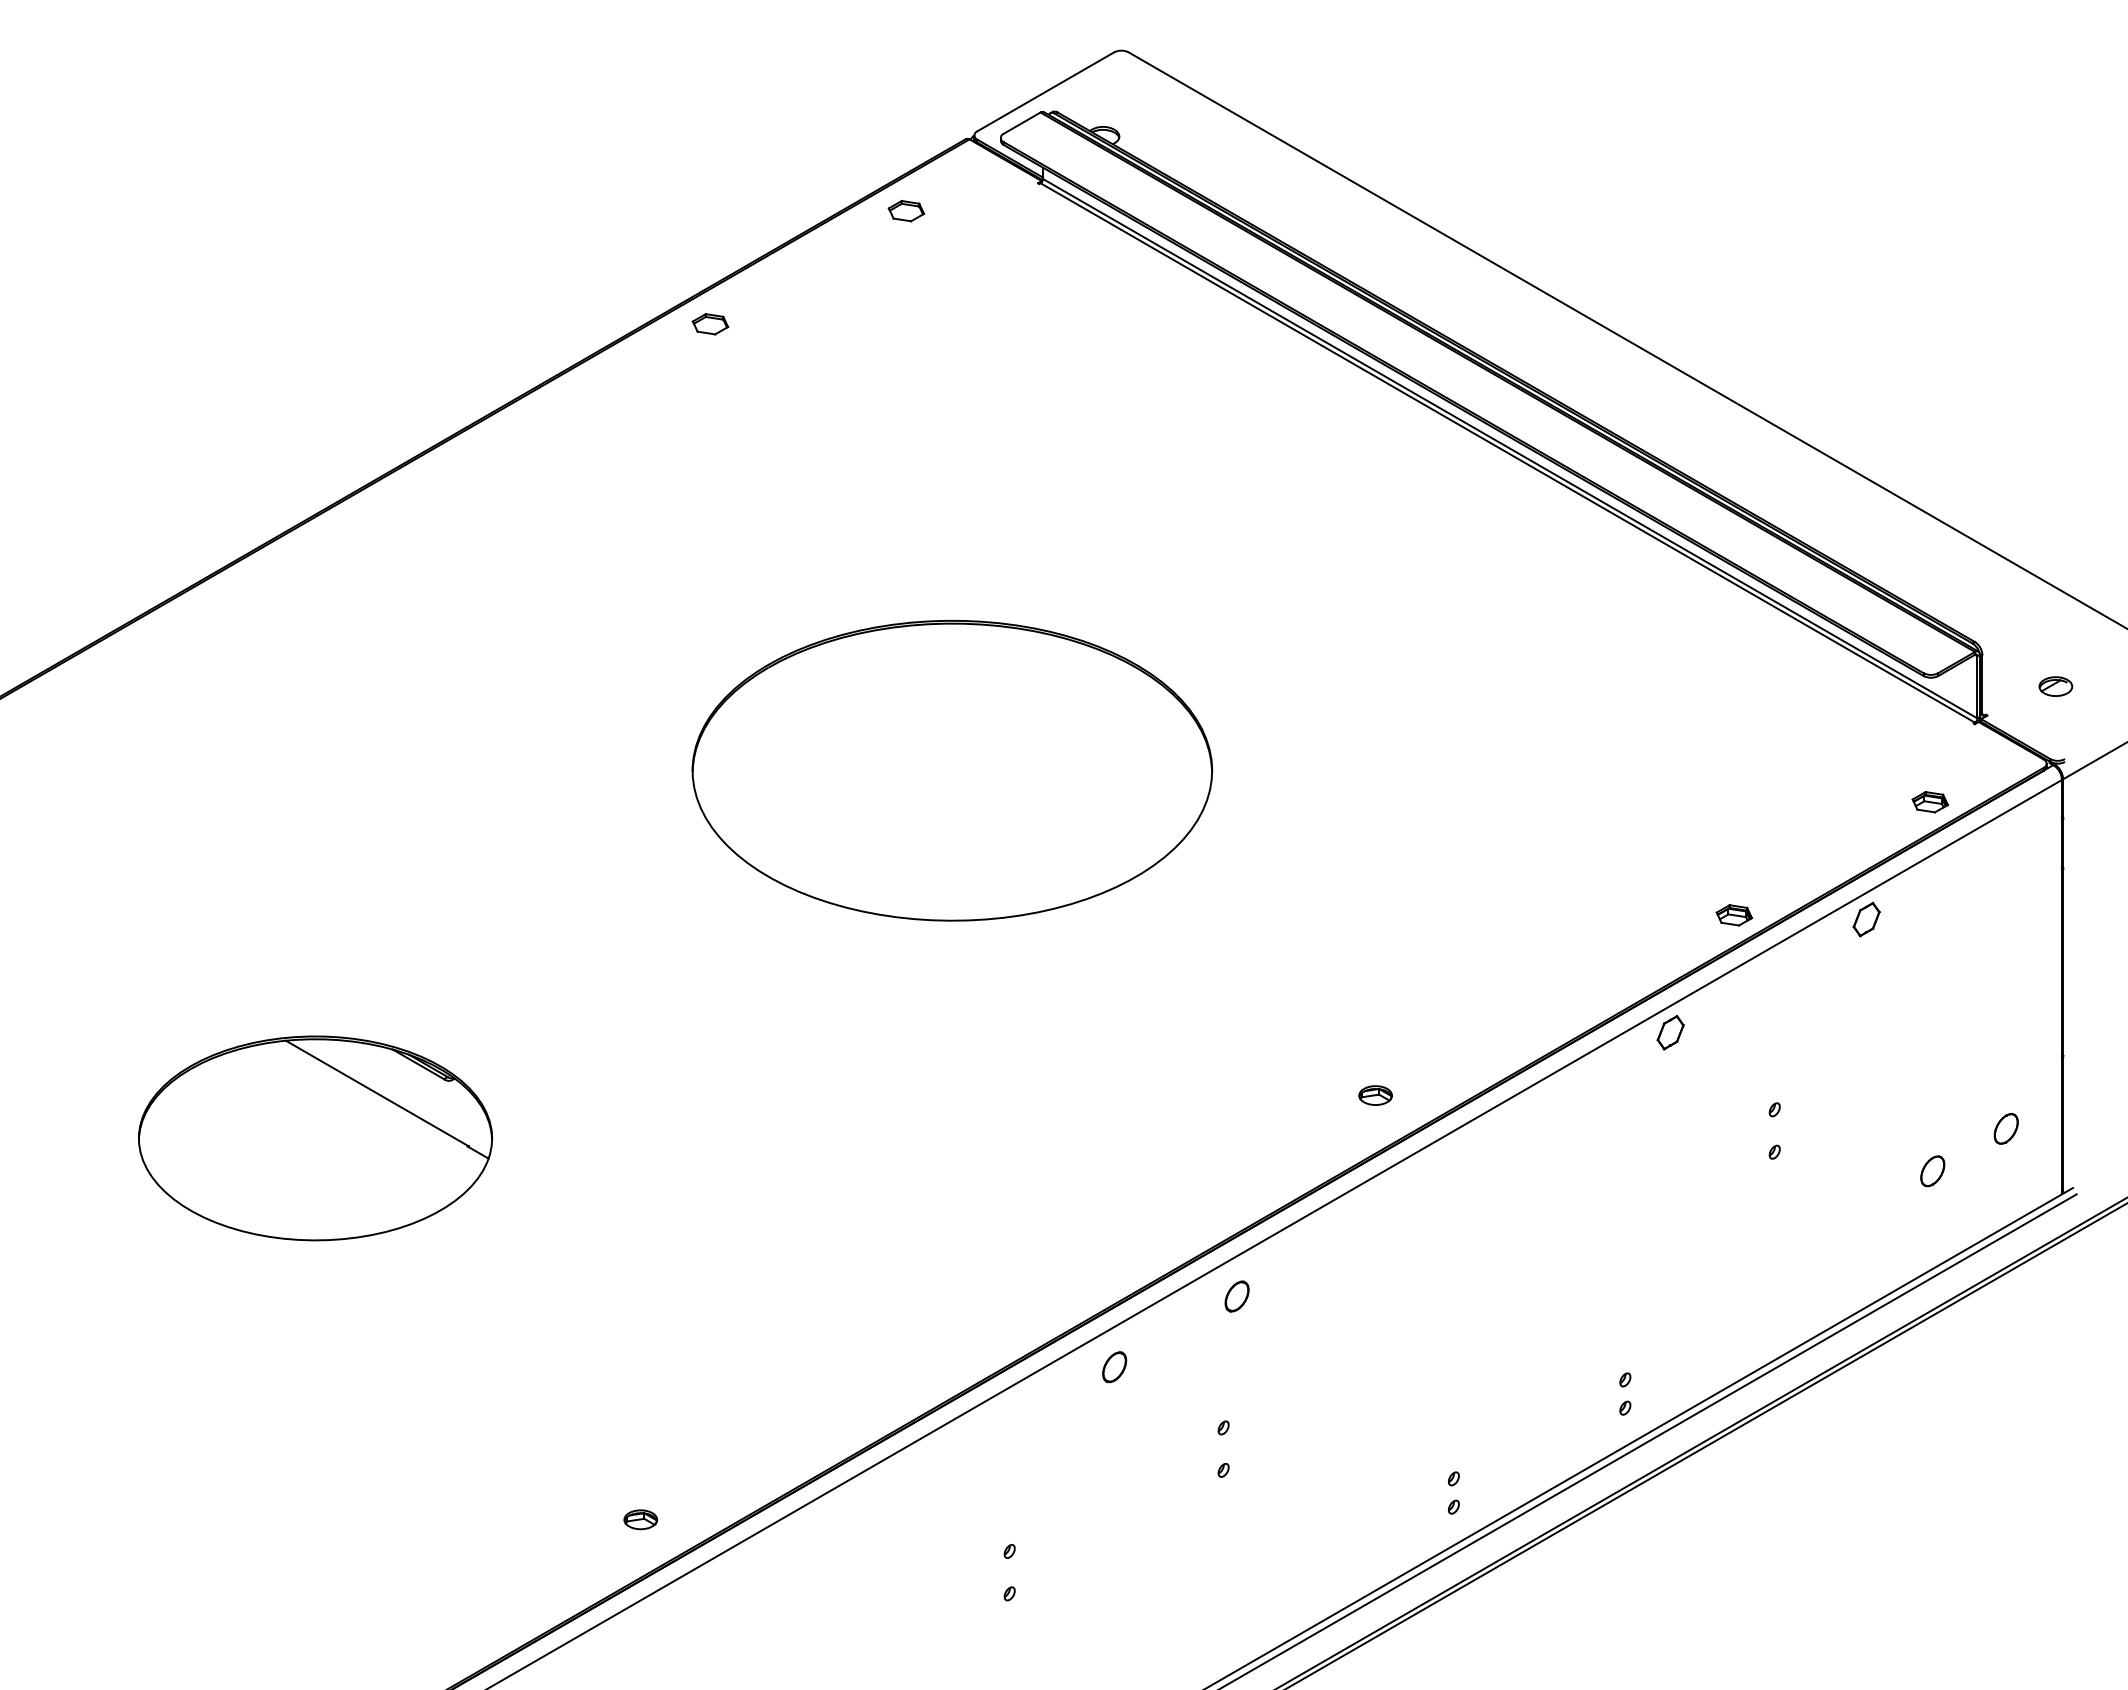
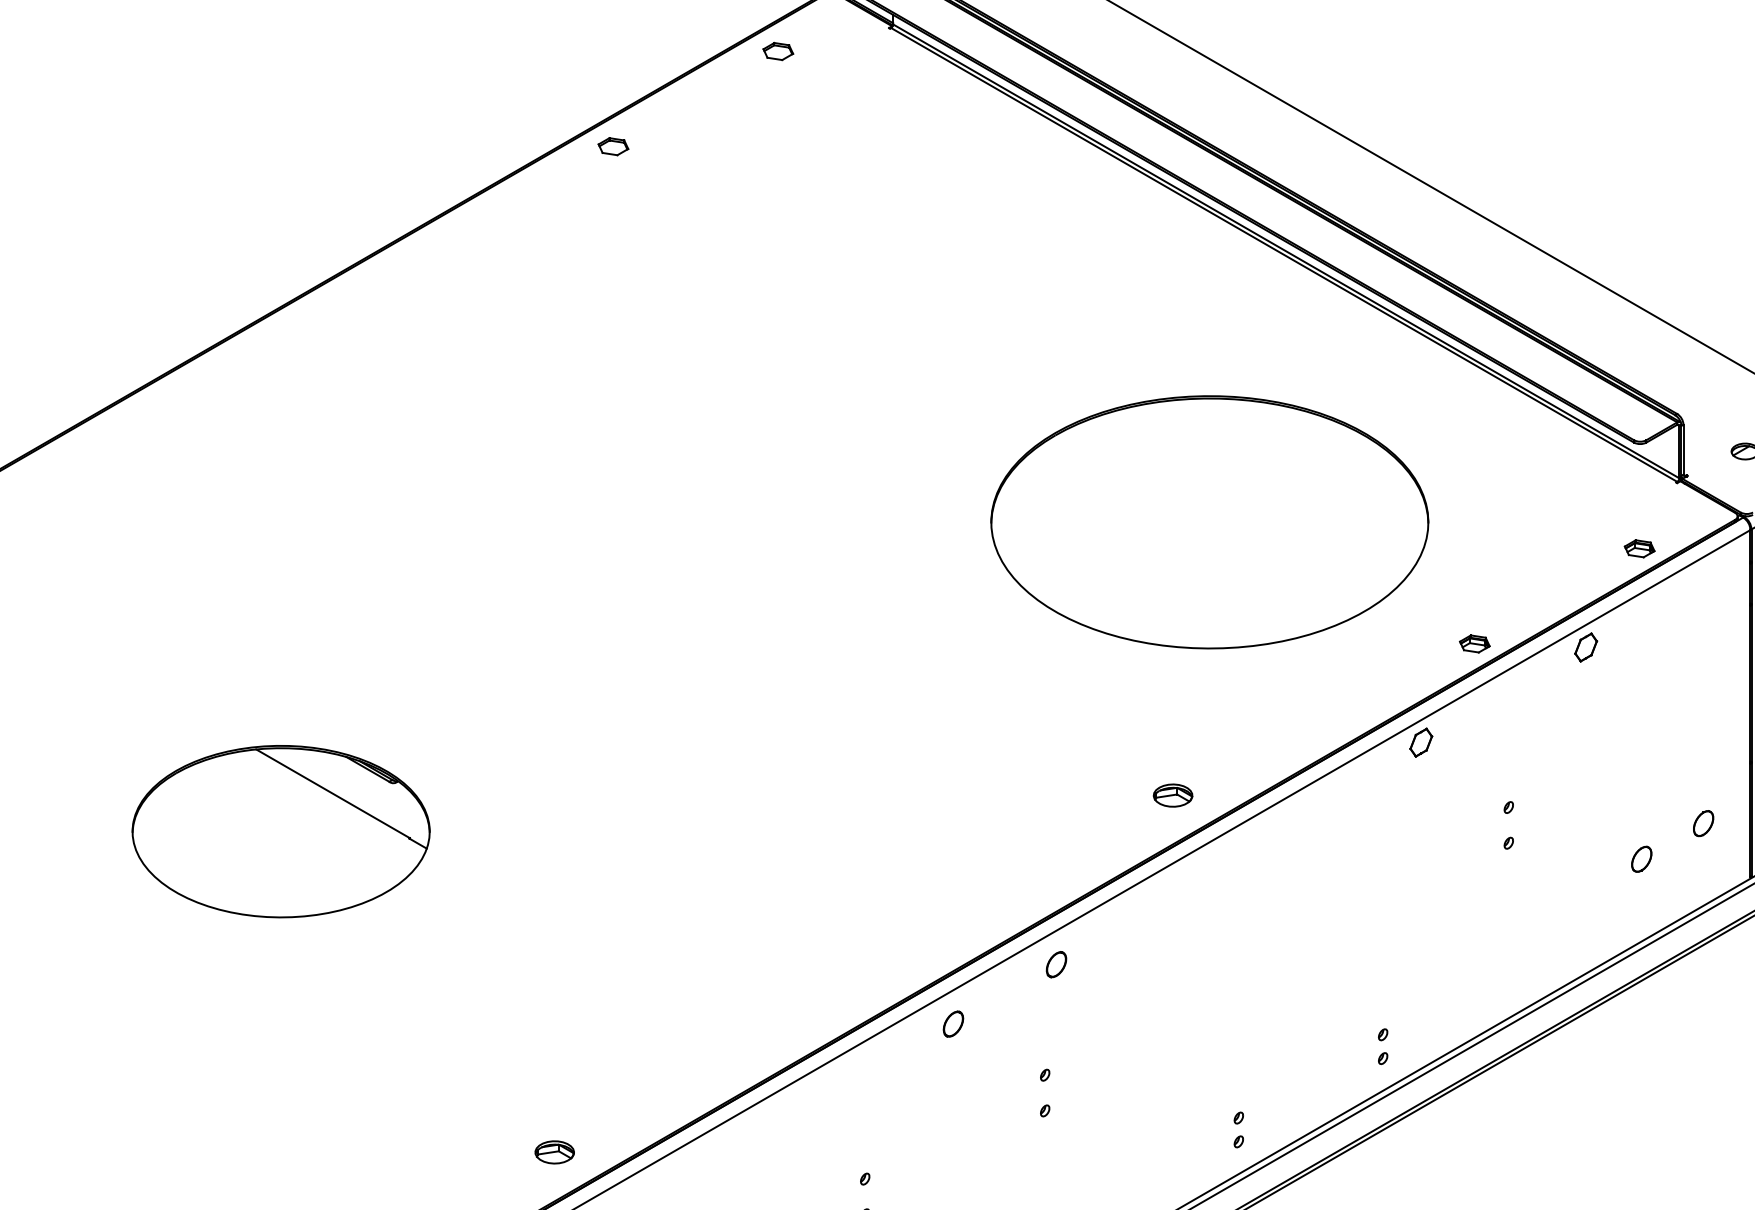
part: (952, 770) -> (1209, 522), moved
part: (1375, 1095) -> (1172, 795), size x1.4
part: (640, 1519) -> (554, 1152), size x1.4

